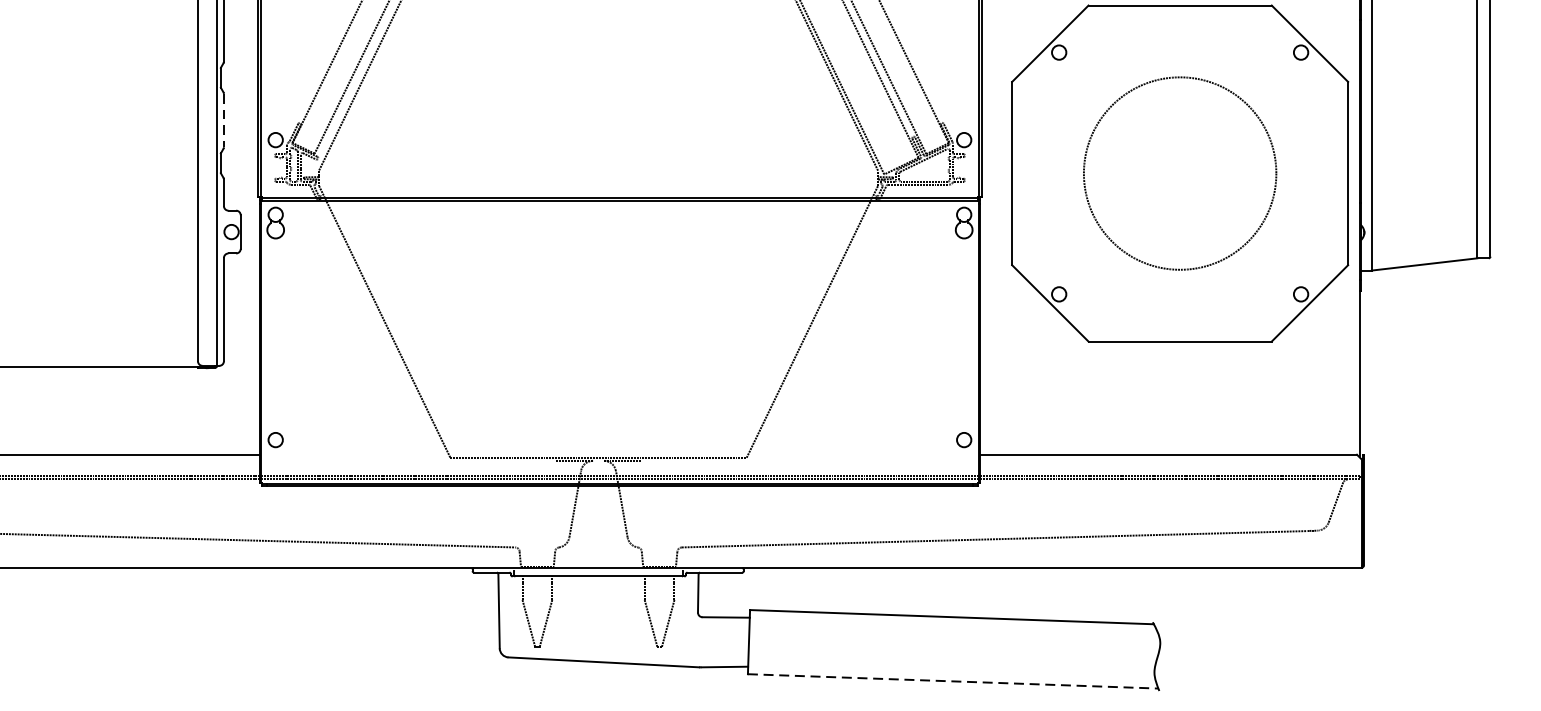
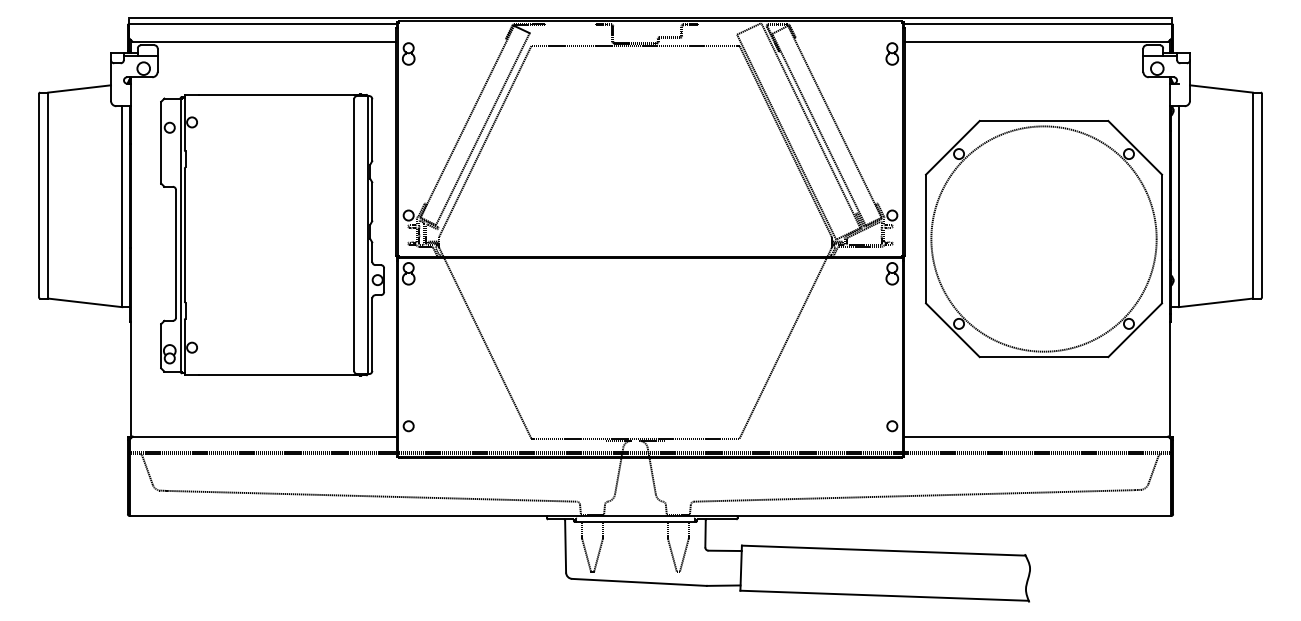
line: (224, 120) -> (372, 201), dashed -> solid
circle: (1179, 172) -> (1043, 238), size x1.67
line: (954, 681) -> (885, 595), dashed -> solid

